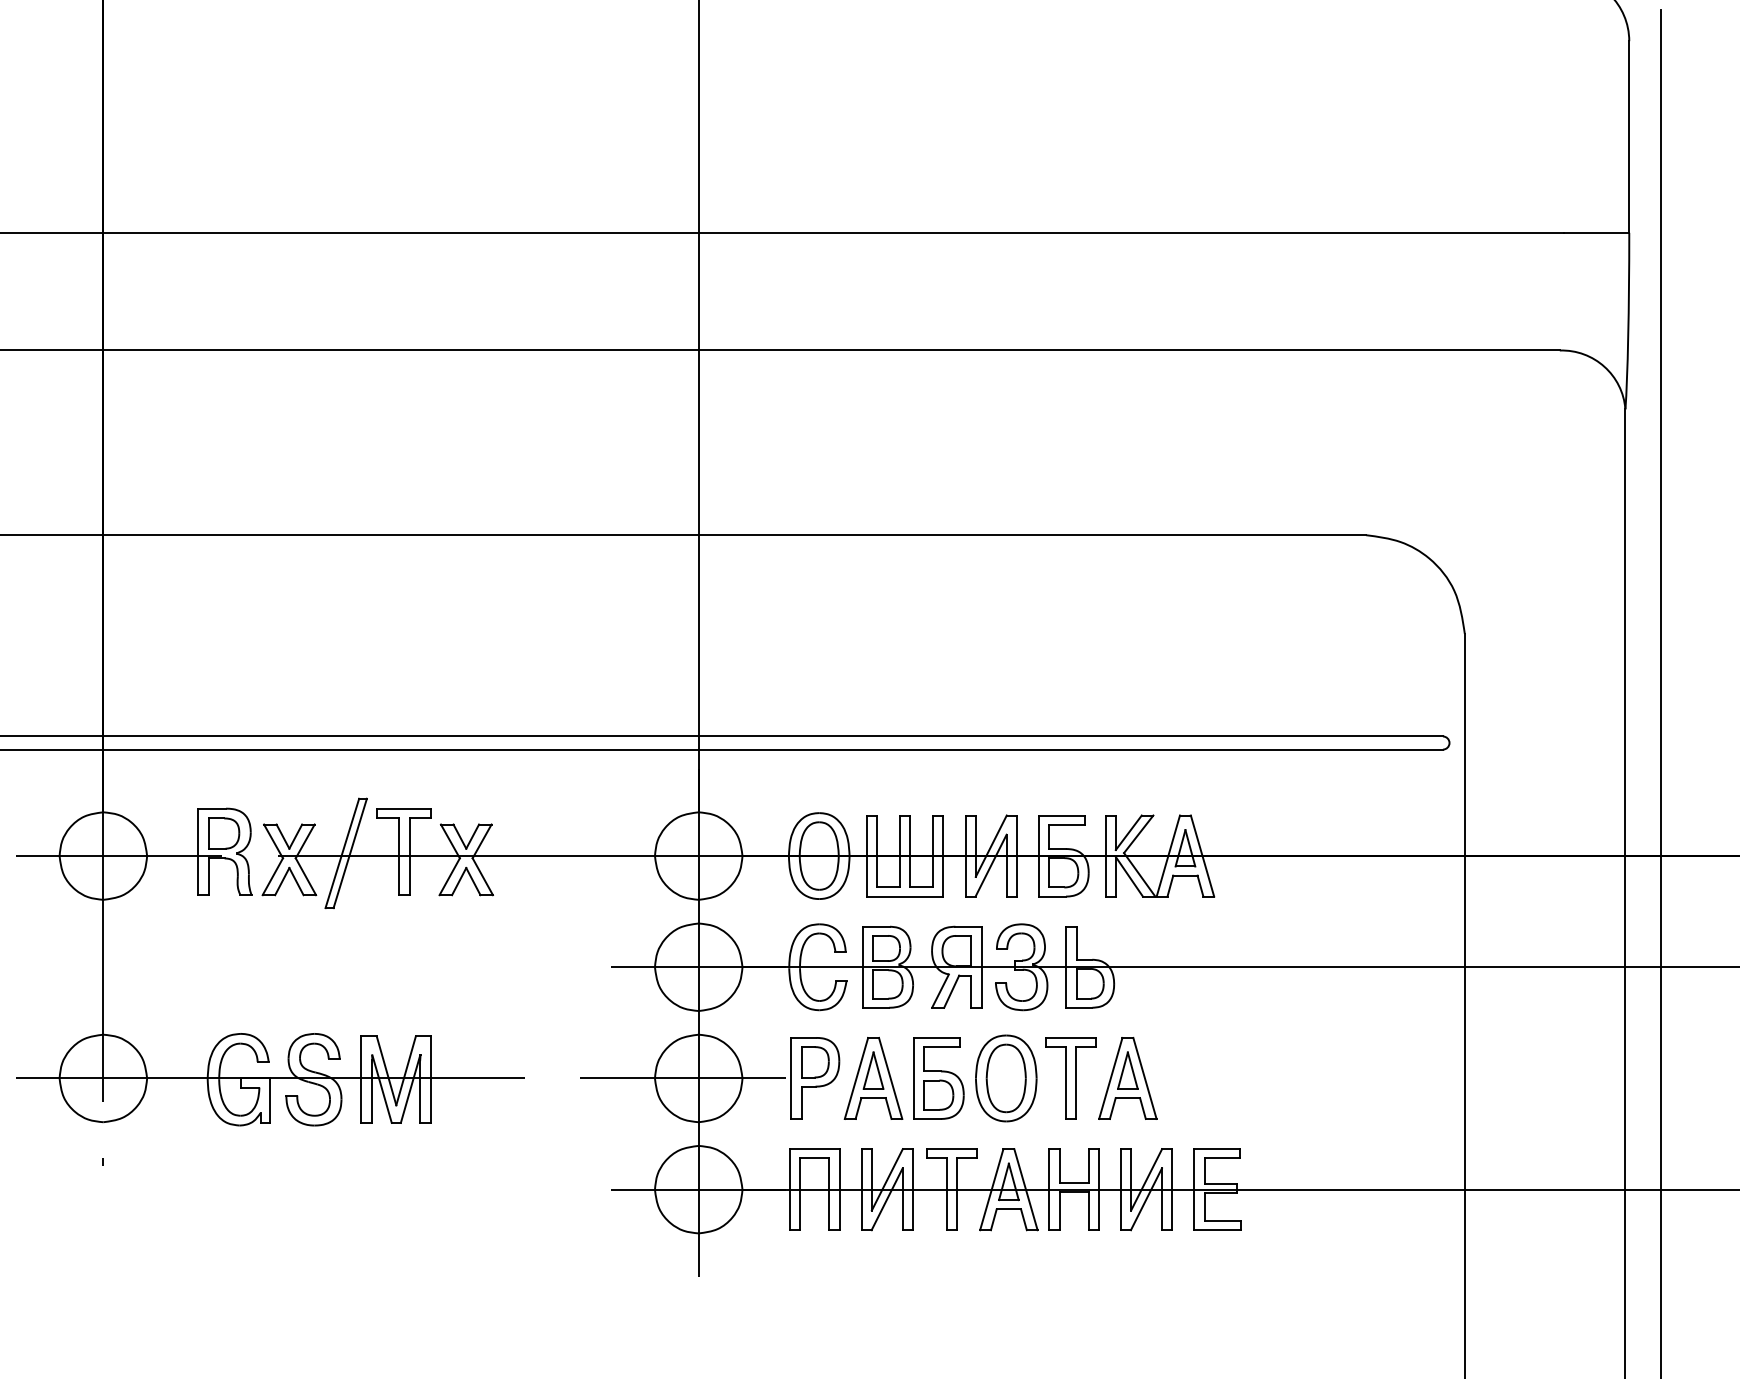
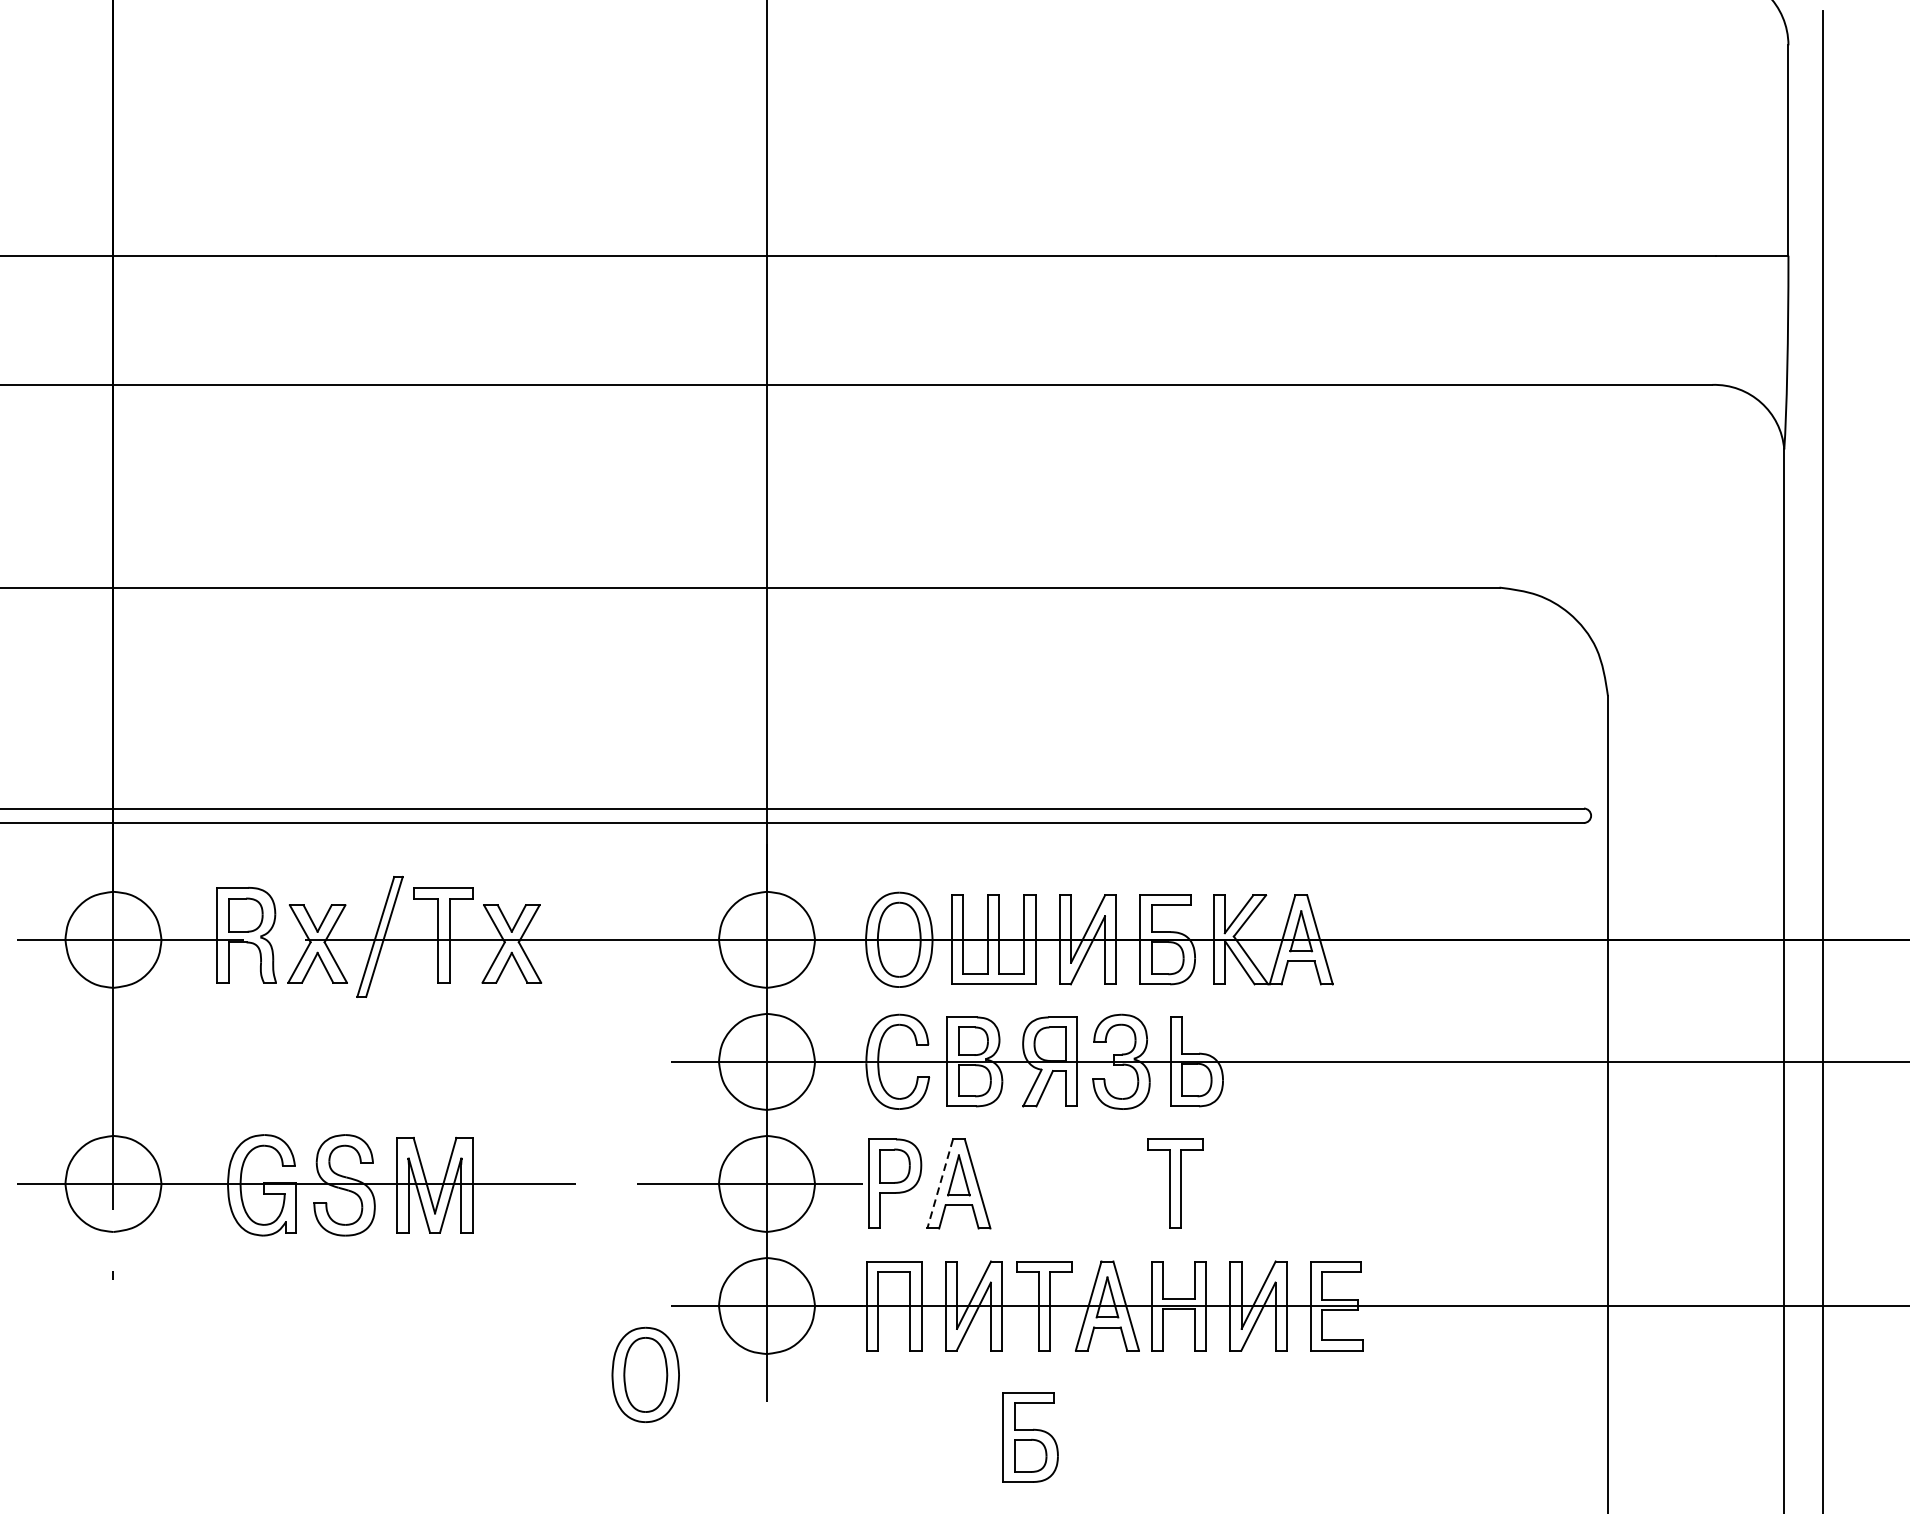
line: (856, 1078) -> (940, 1184), solid -> dashed
part: (938, 1078) -> (1030, 1437), moved
part: (1006, 1078) -> (645, 1375), moved
part: (1127, 1078) -> (1237, 1184), removed

